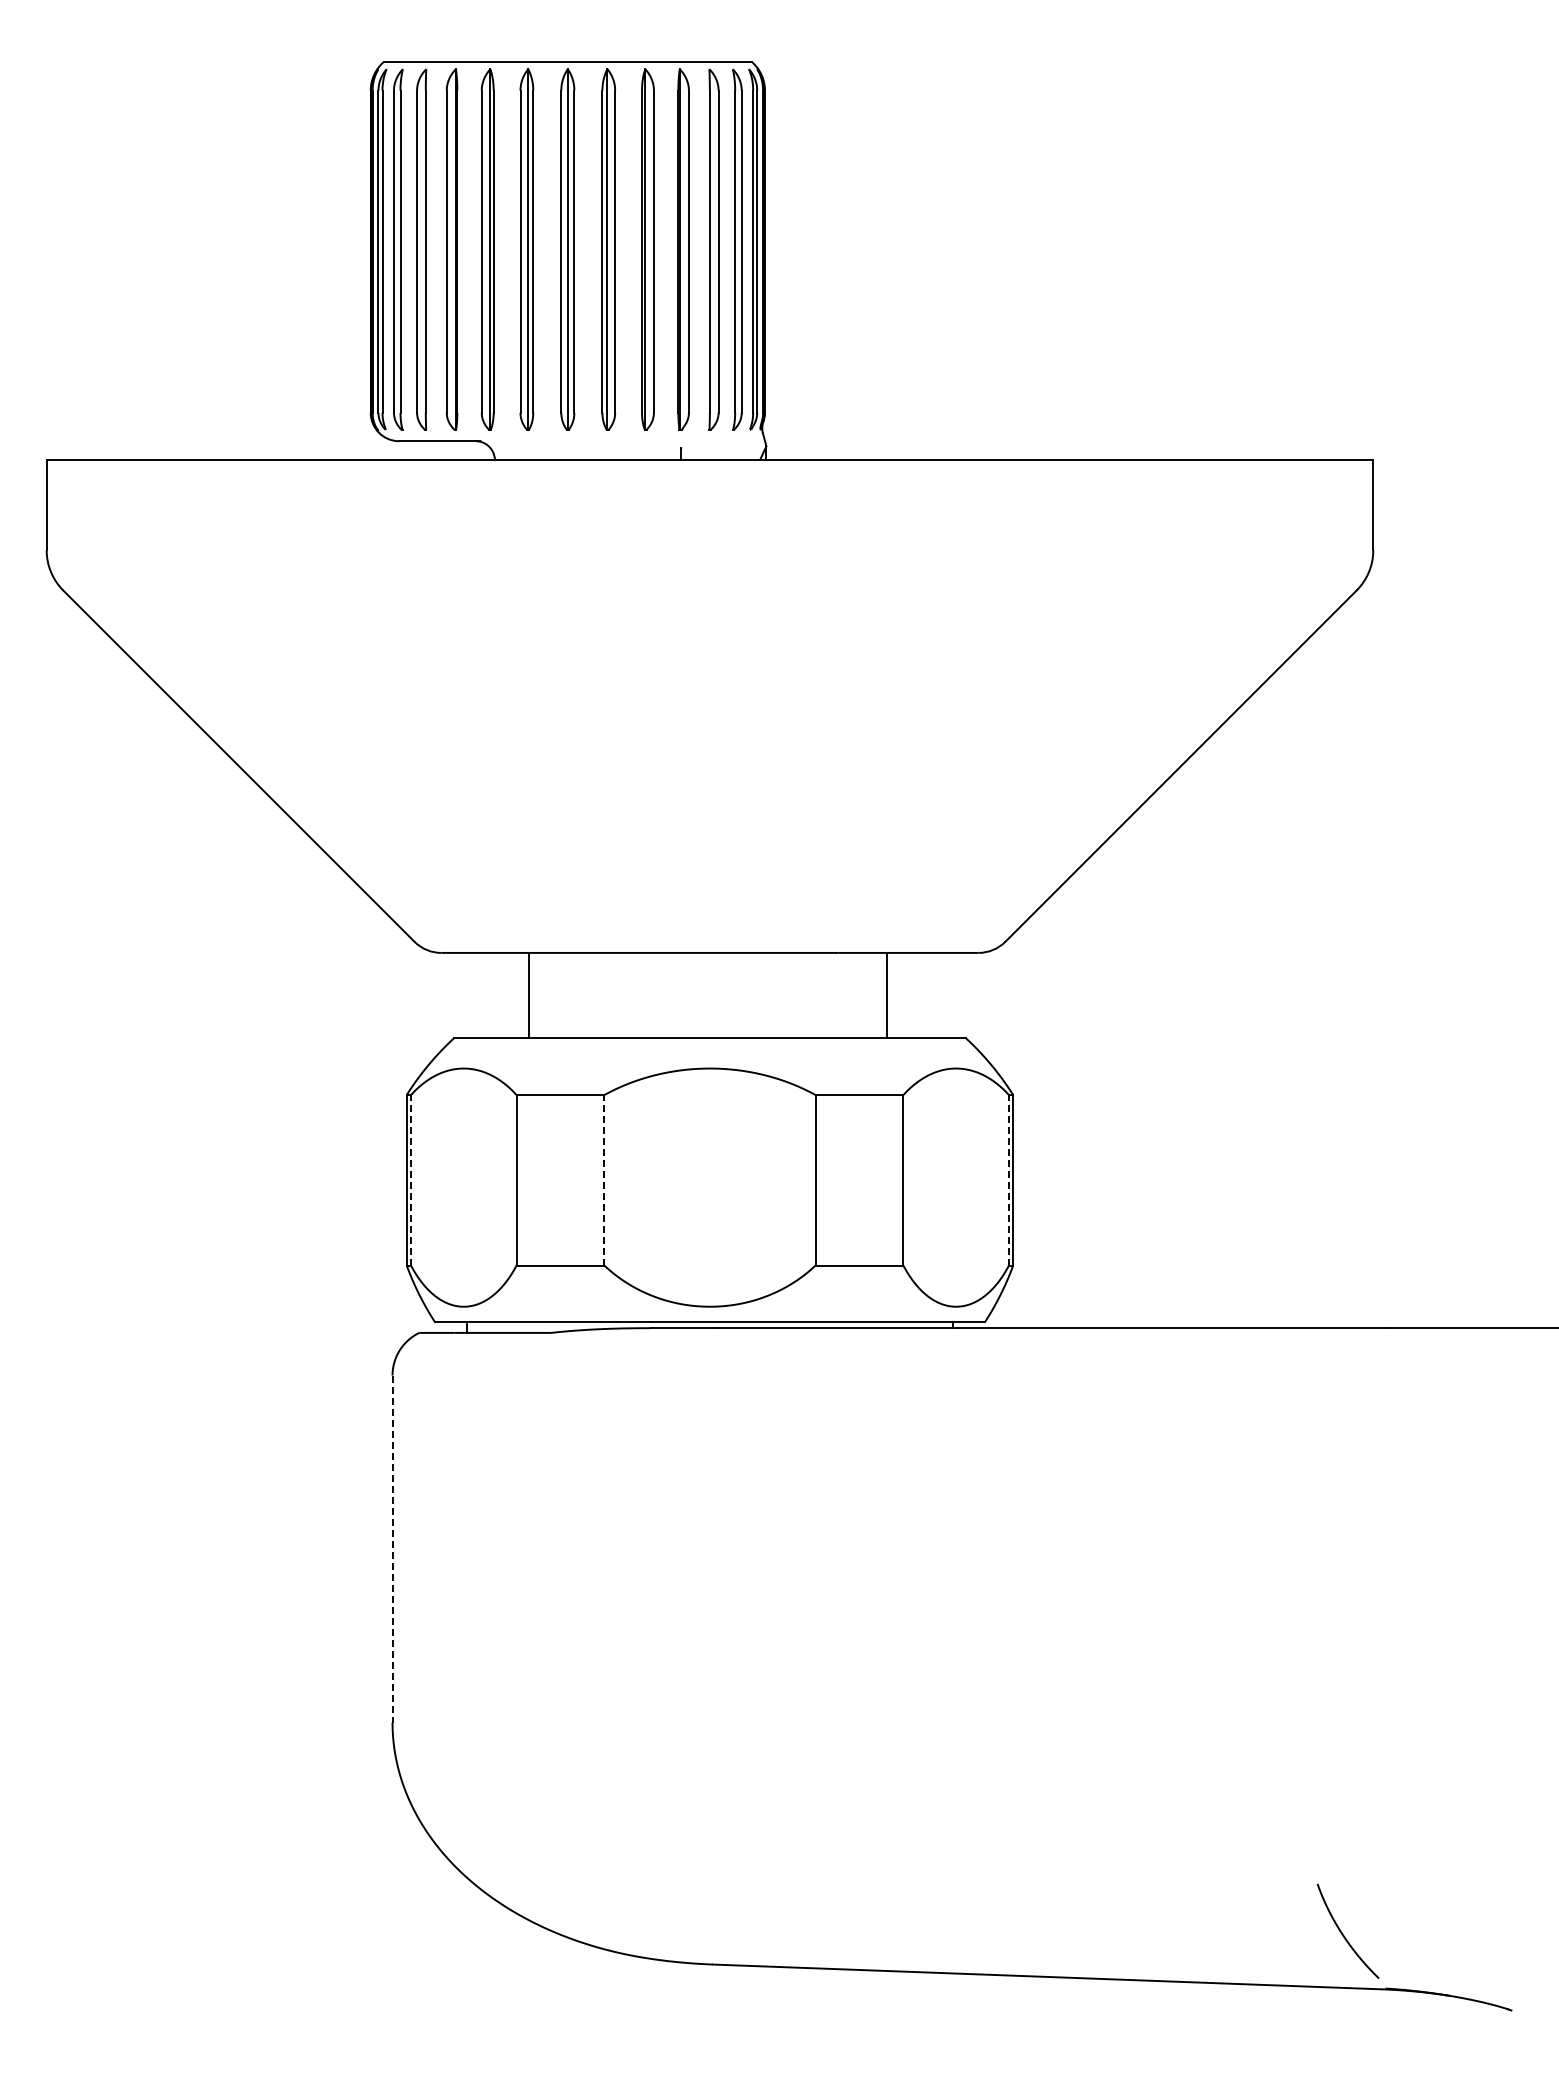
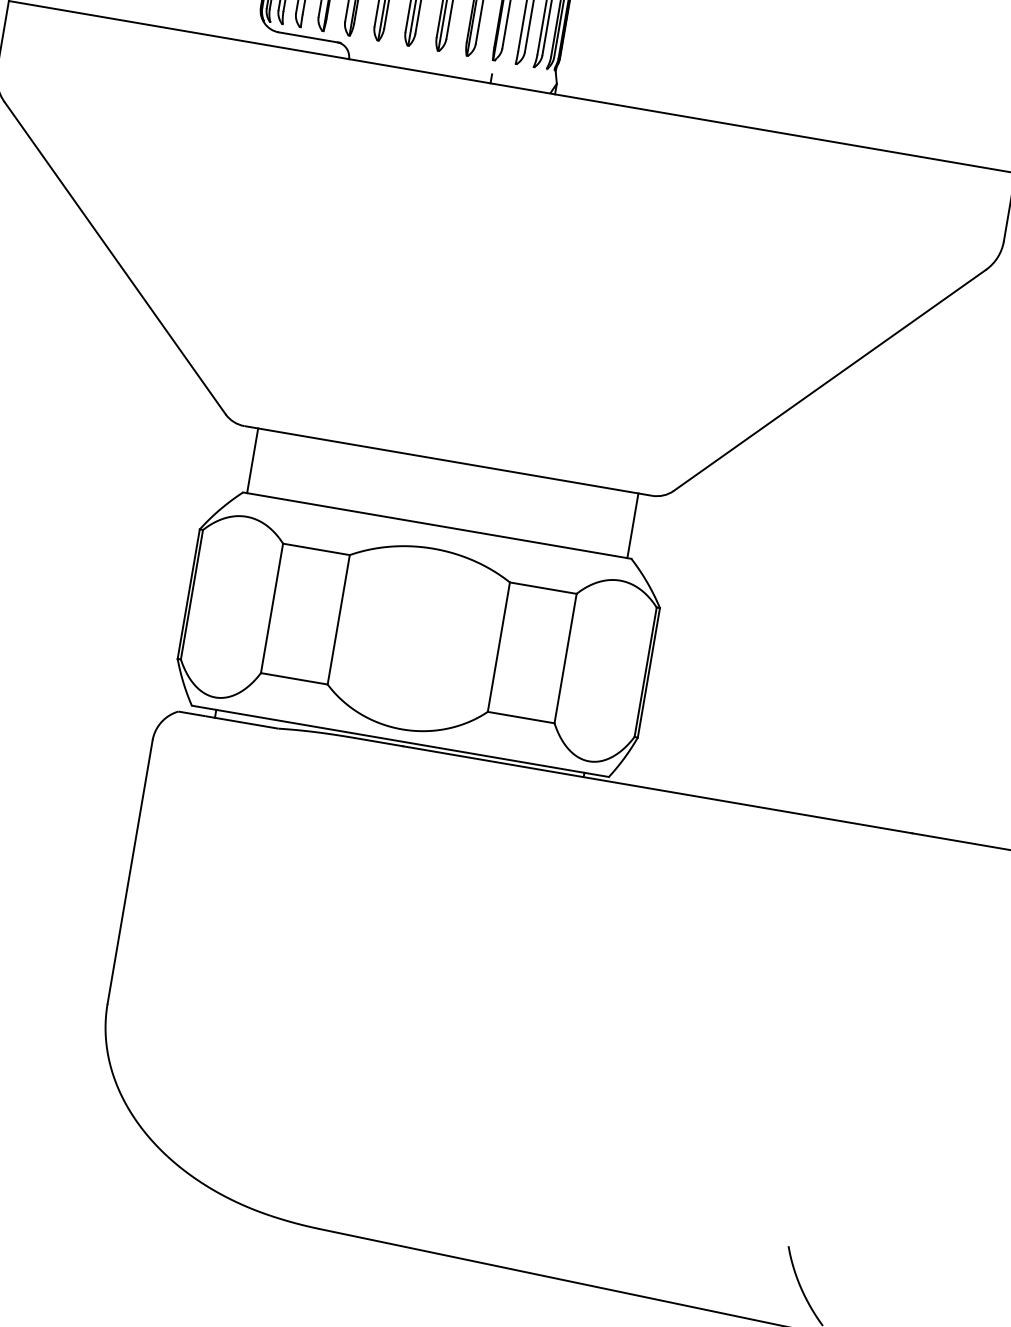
line: (529, 995) -> (252, 460), moved
line: (886, 995) -> (632, 525), moved
line: (411, 1179) -> (192, 594), dashed -> solid
line: (604, 1179) -> (338, 619), dashed -> solid
line: (1008, 1179) -> (645, 671), dashed -> solid
line: (392, 1549) -> (130, 872), dashed -> solid

